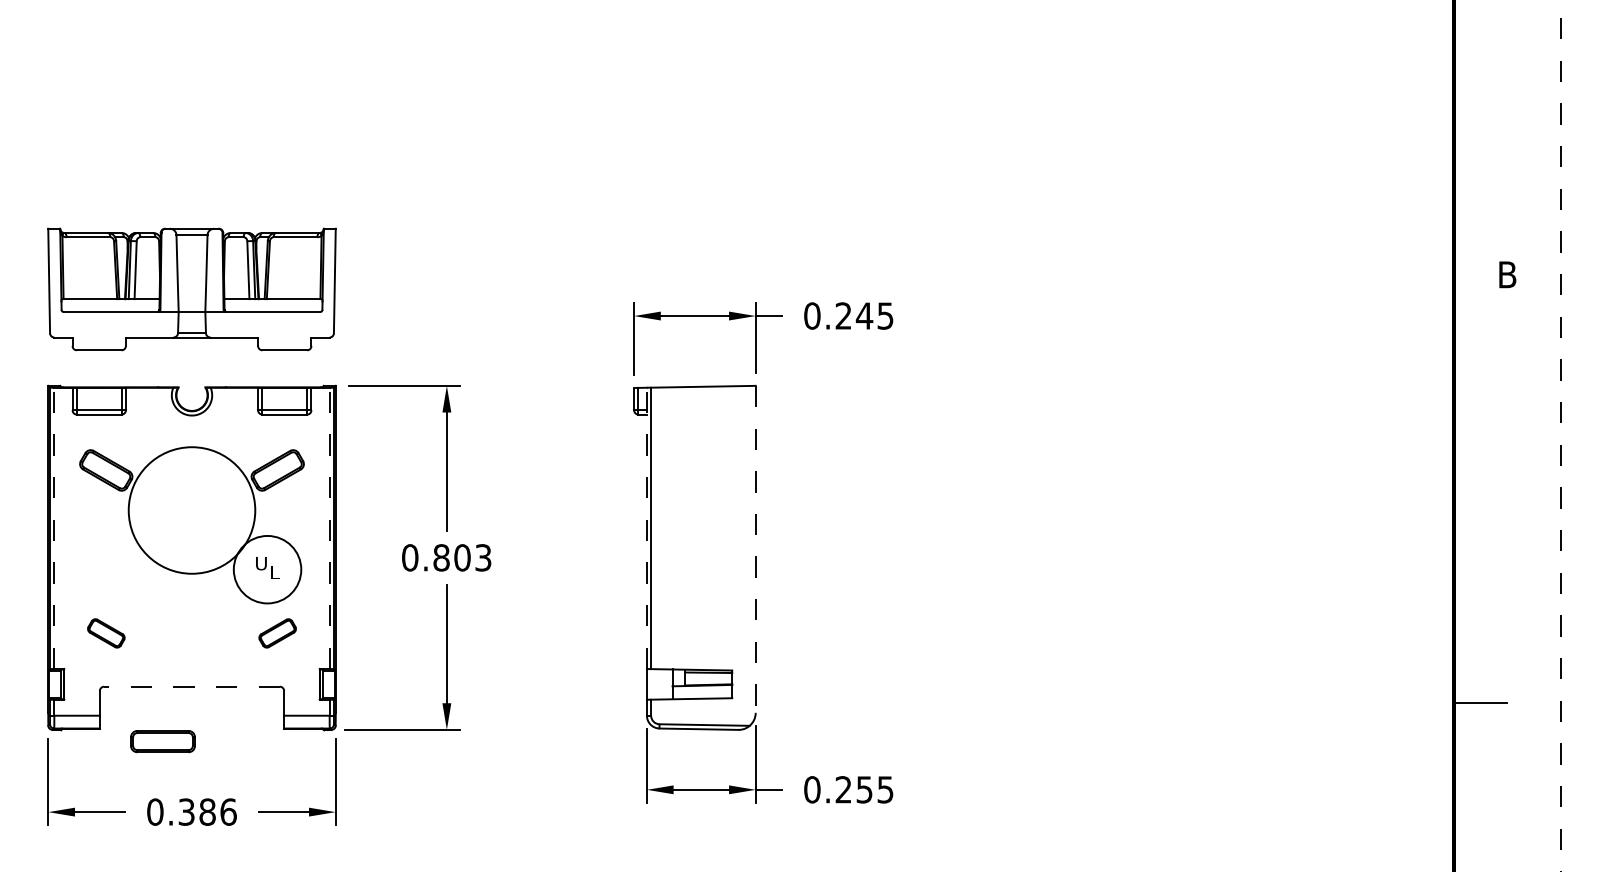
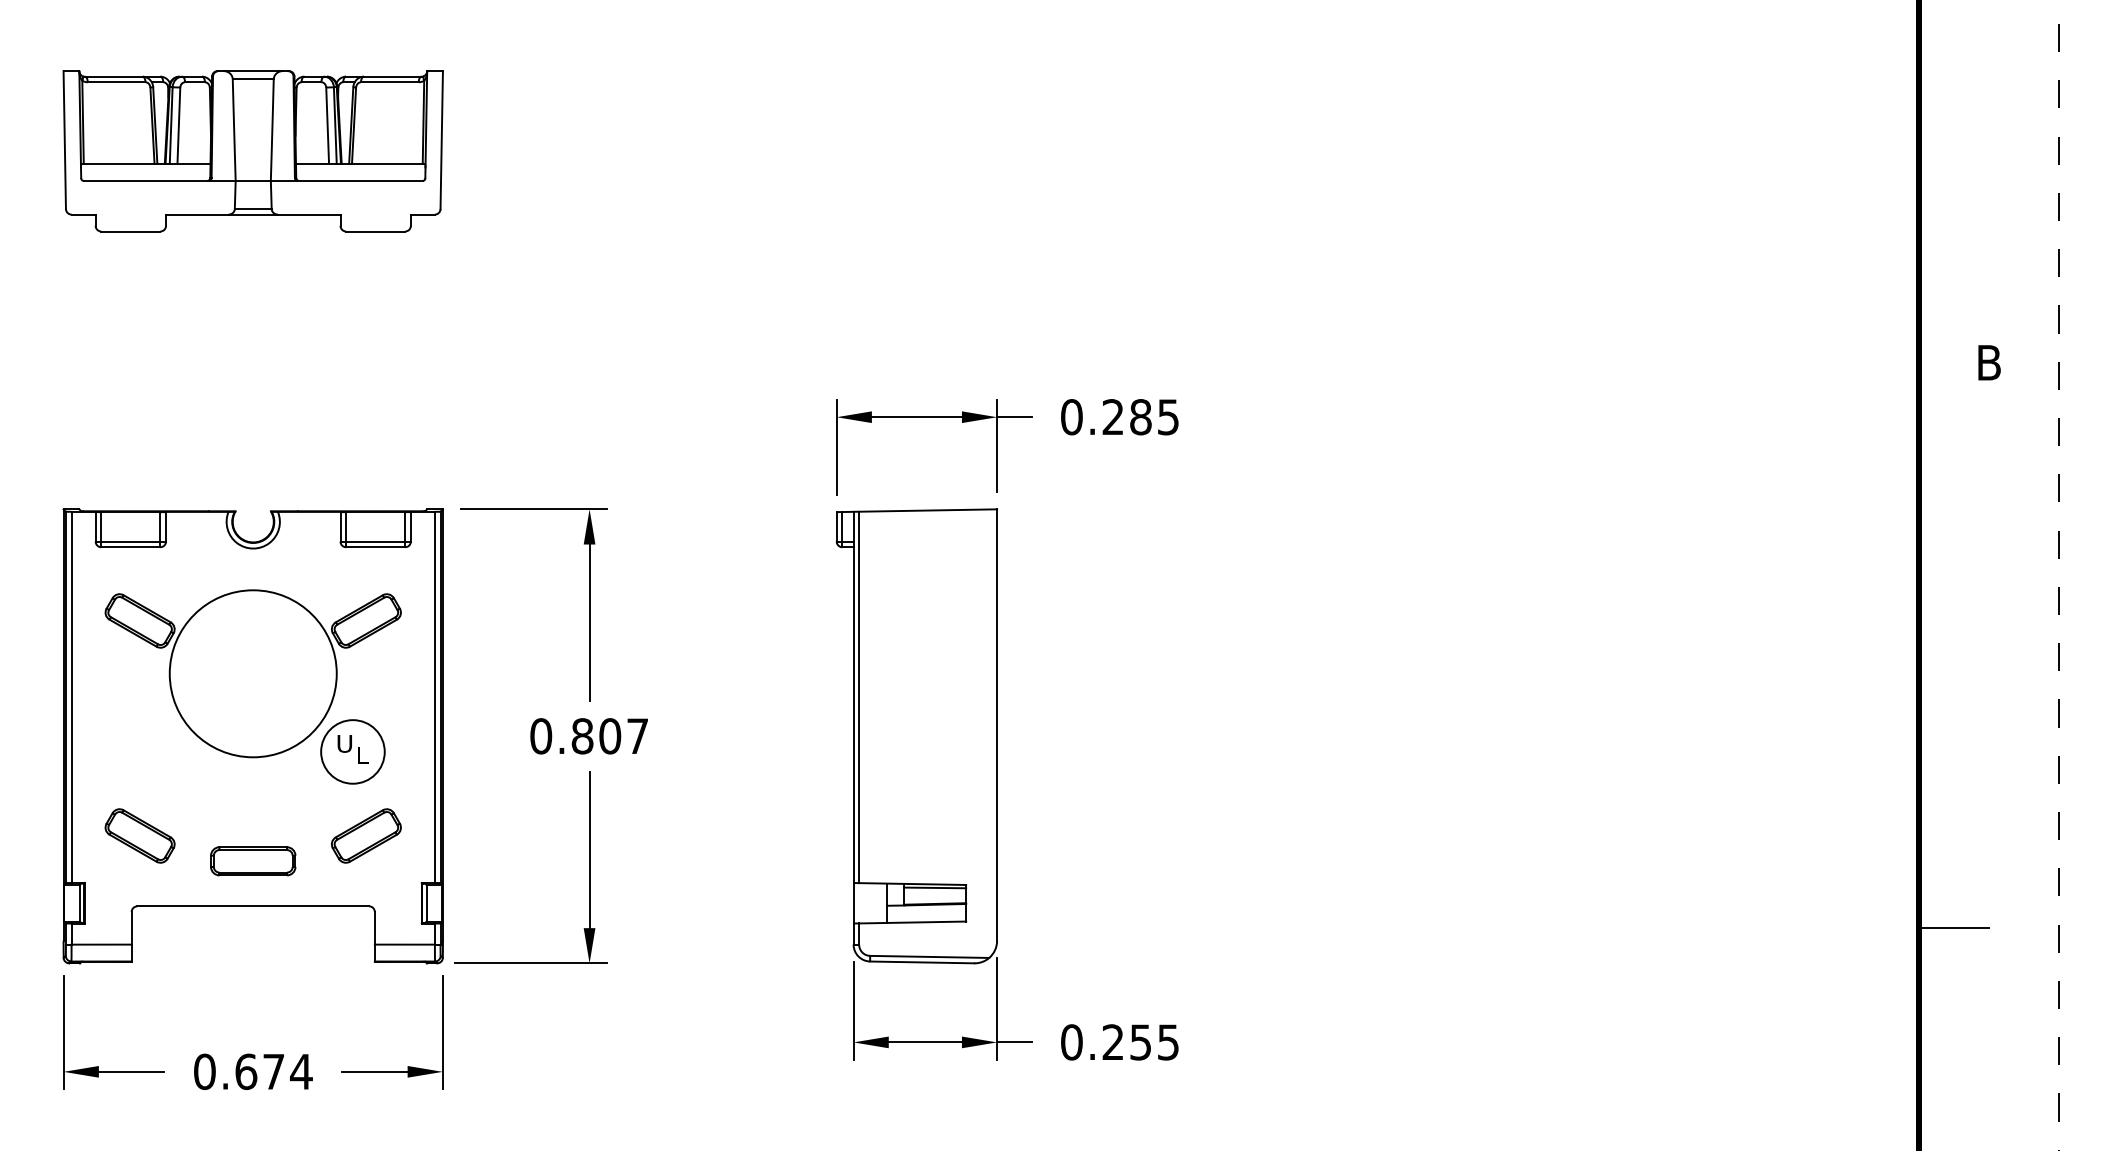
part: (191, 289) -> (252, 151), moved
text: (864, 315) -> (1140, 416), 0.245 -> 0.285
line: (54, 528) -> (71, 697), dashed -> solid
line: (329, 528) -> (434, 697), dashed -> solid
line: (646, 528) -> (853, 697), dashed -> solid
line: (755, 549) -> (996, 725), dashed -> solid
text: (483, 557) -> (637, 735), 0.803 -> 0.807
circle: (267, 569) -> (352, 751), size x0.71
part: (106, 633) -> (140, 836), size x1.43
part: (277, 633) -> (366, 836), size x1.43
line: (192, 686) -> (253, 906), dashed -> solid
part: (162, 741) -> (252, 861), moved
text: (207, 811) -> (273, 1071), 0.386 -> 0.674

